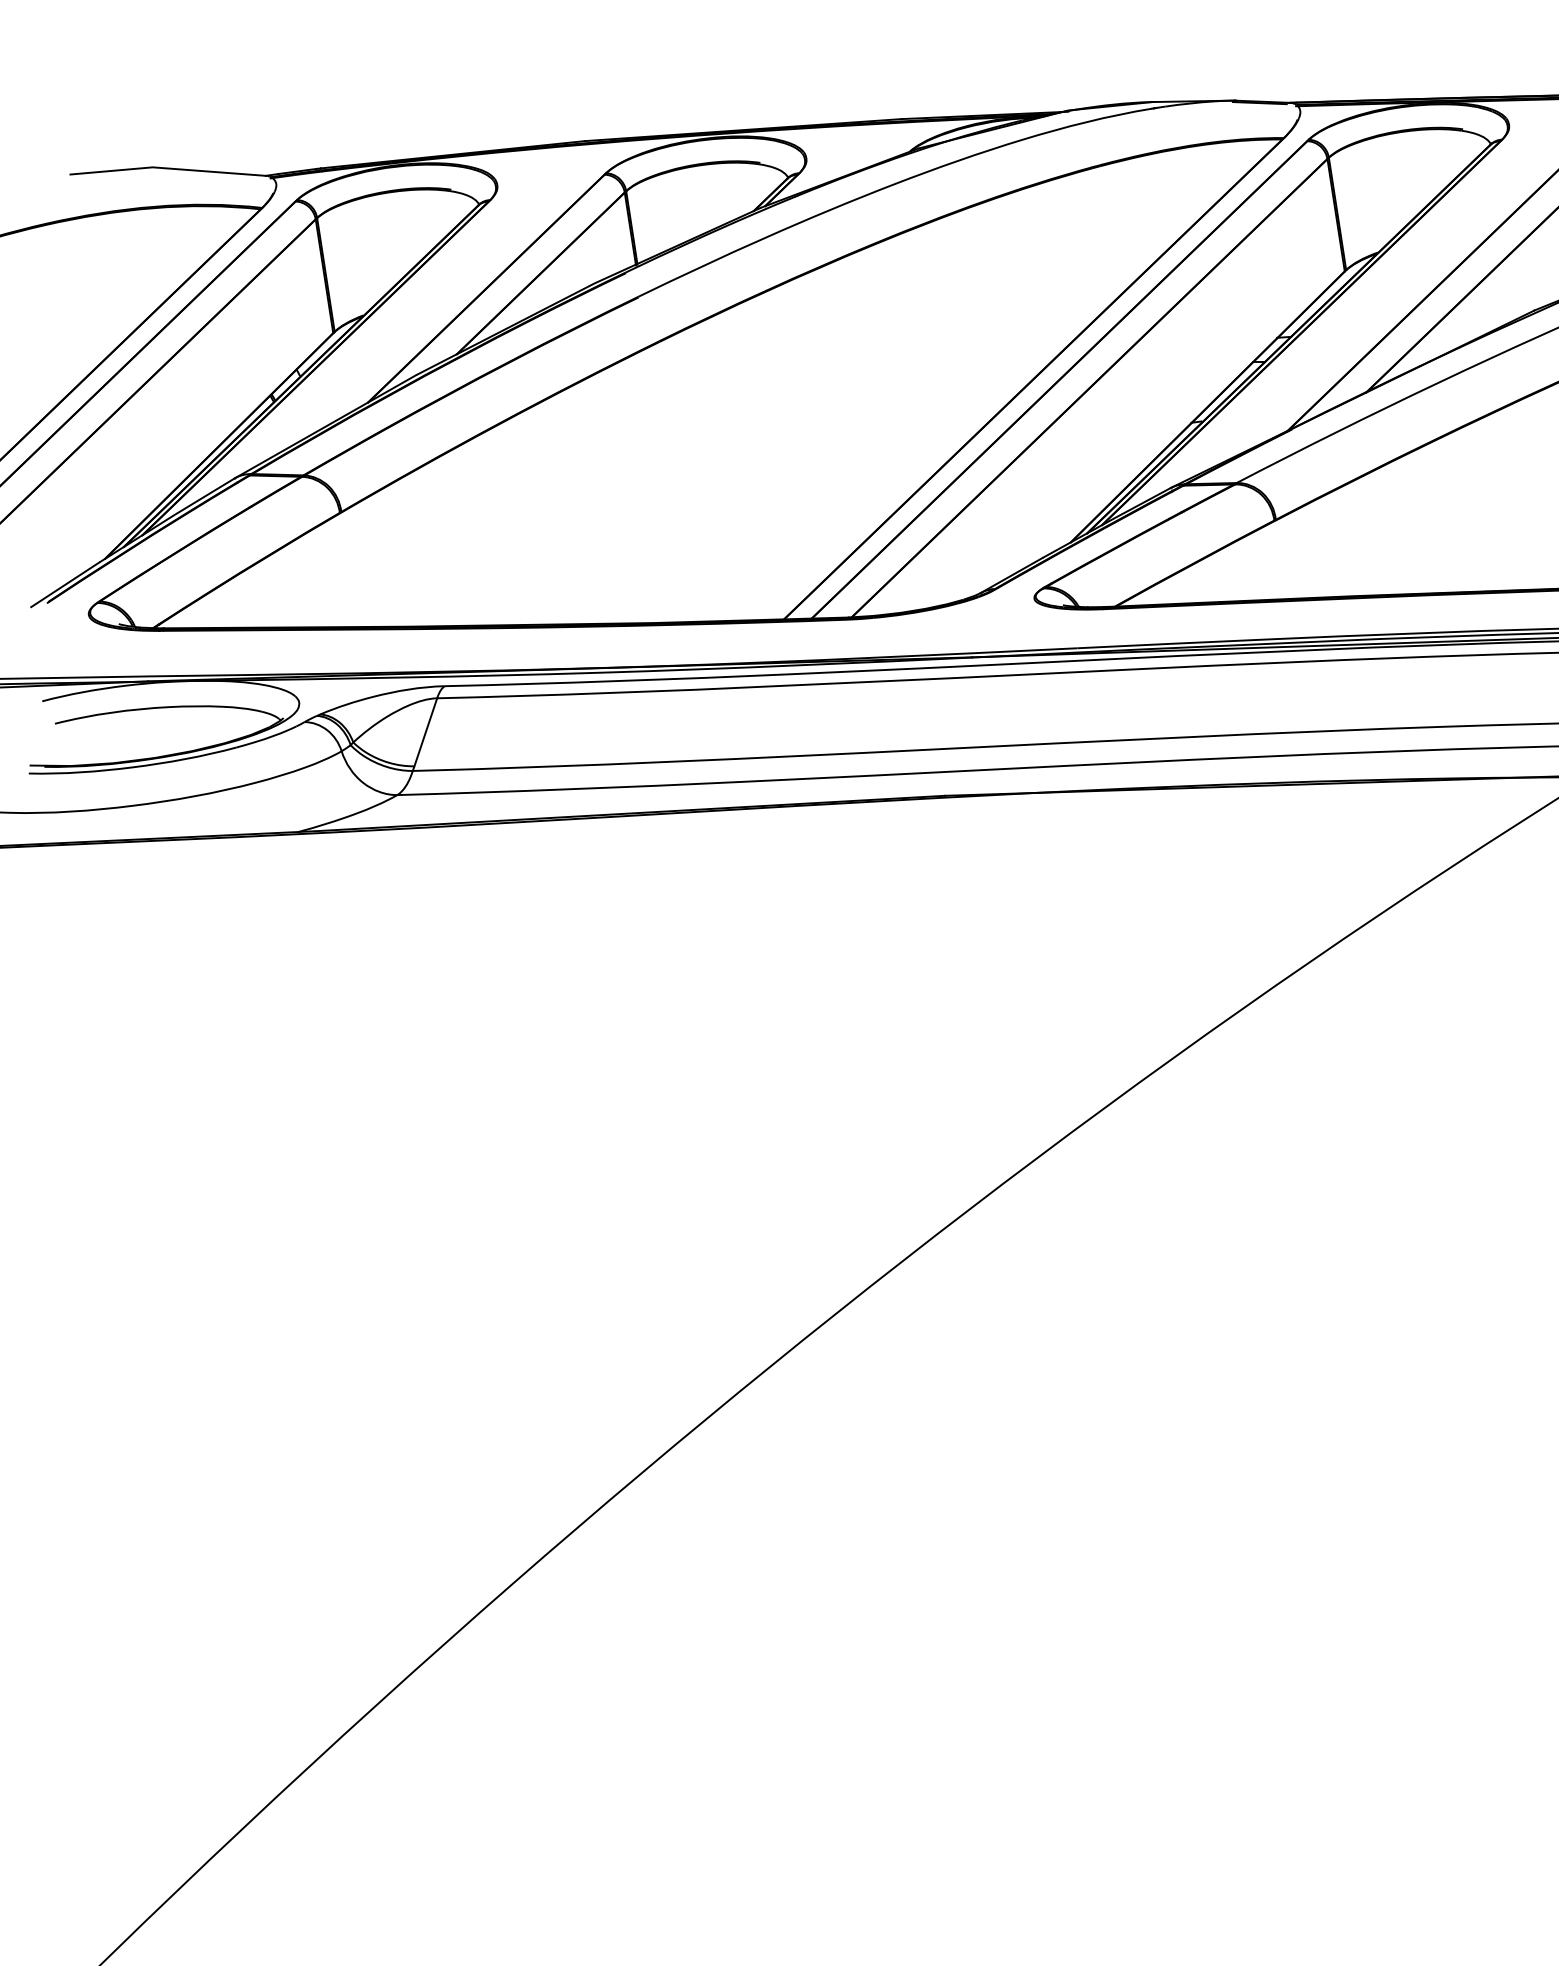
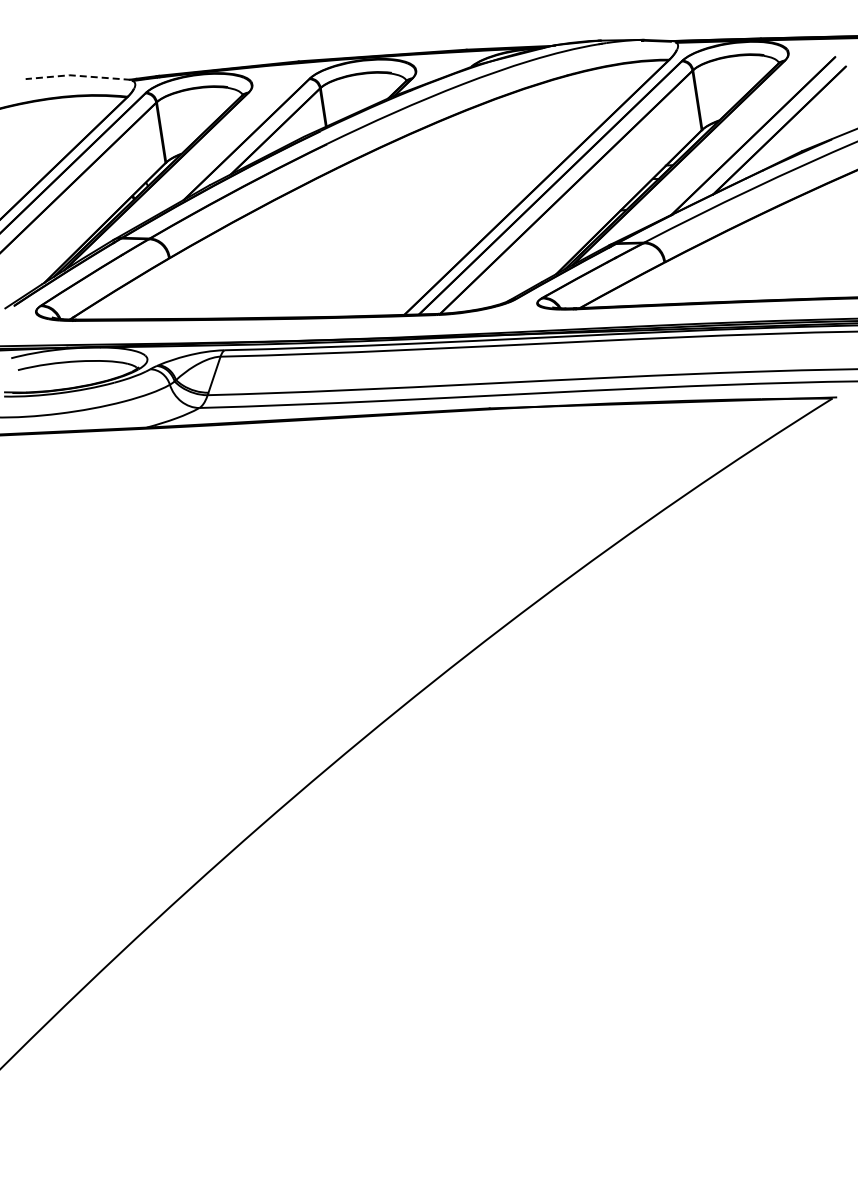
line: (167, 167) -> (77, 75), solid -> dashed

